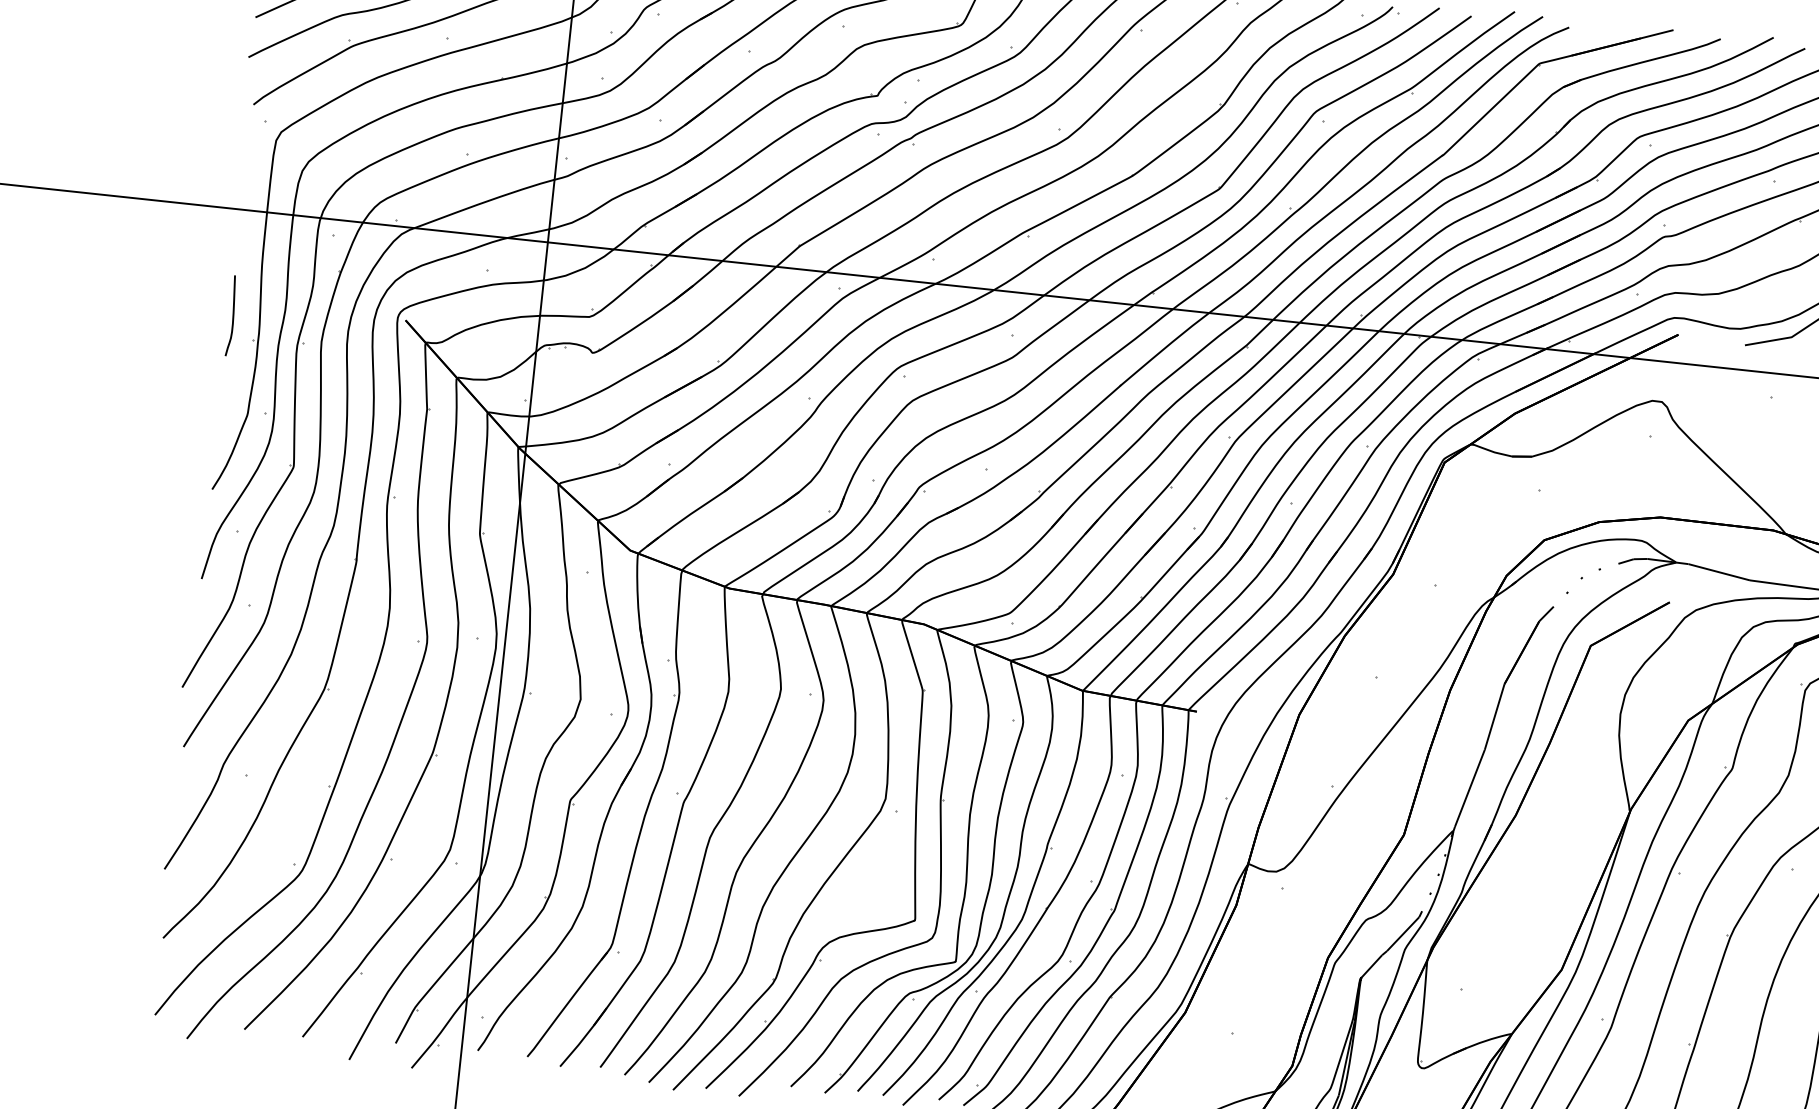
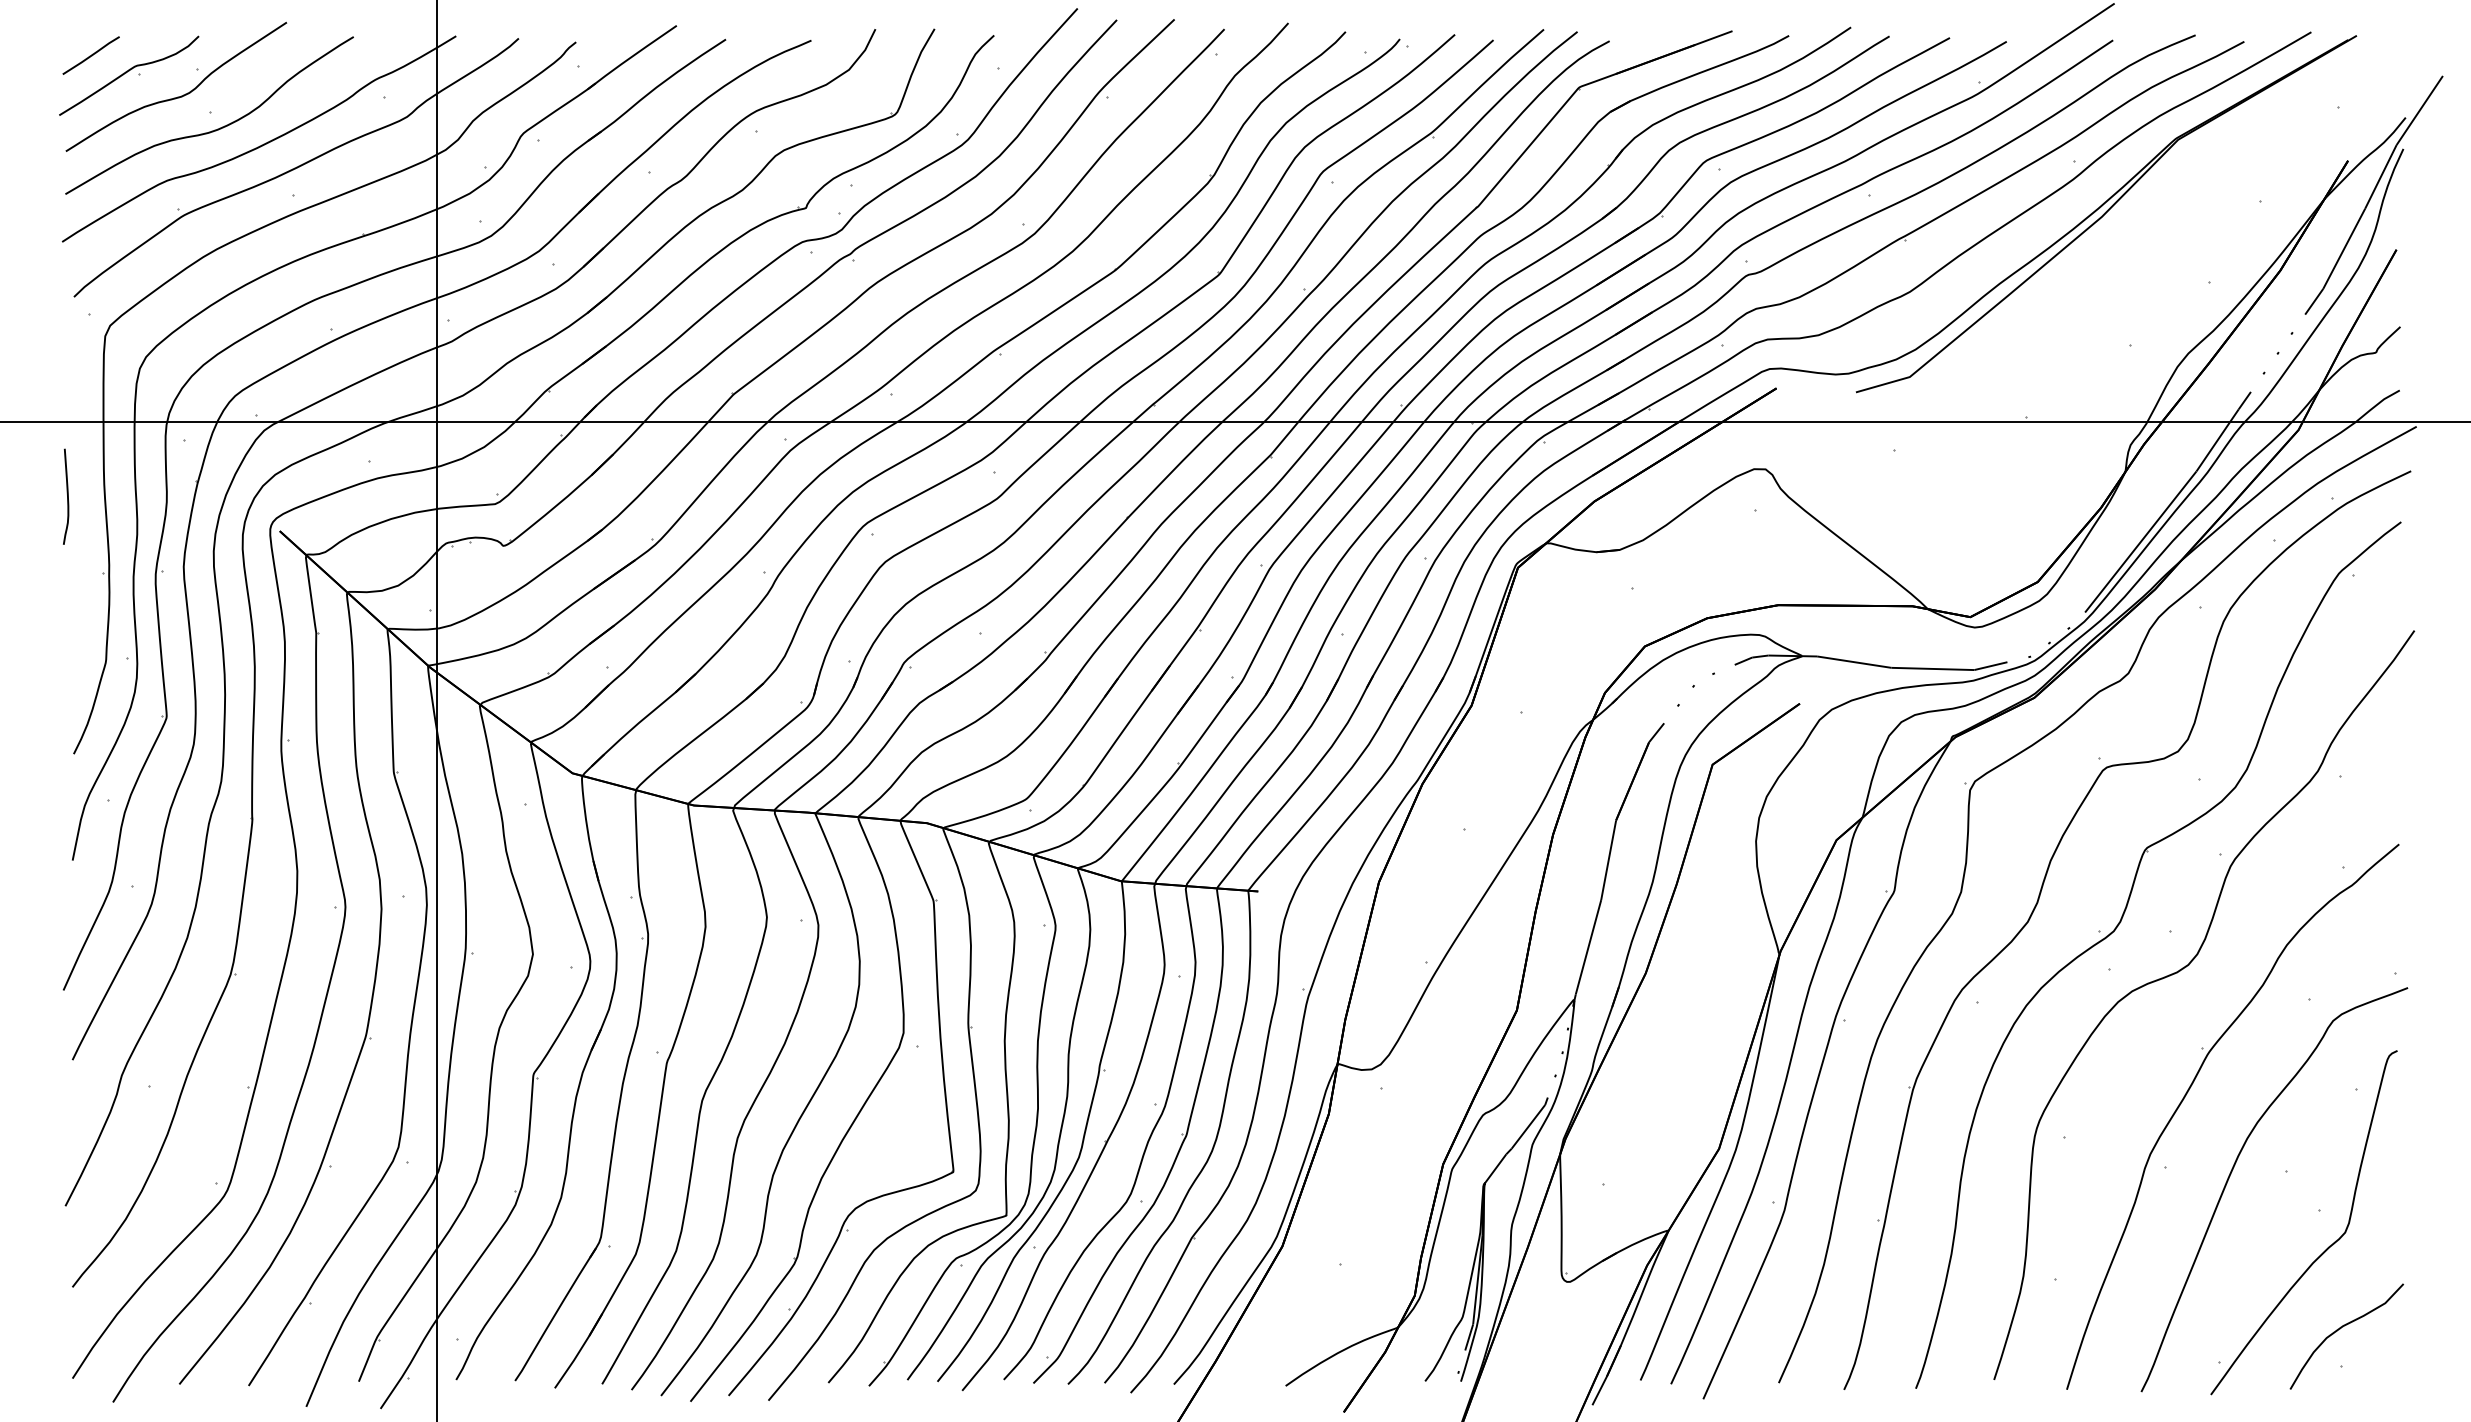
curve: (233, 315) -> (67, 496), moved

